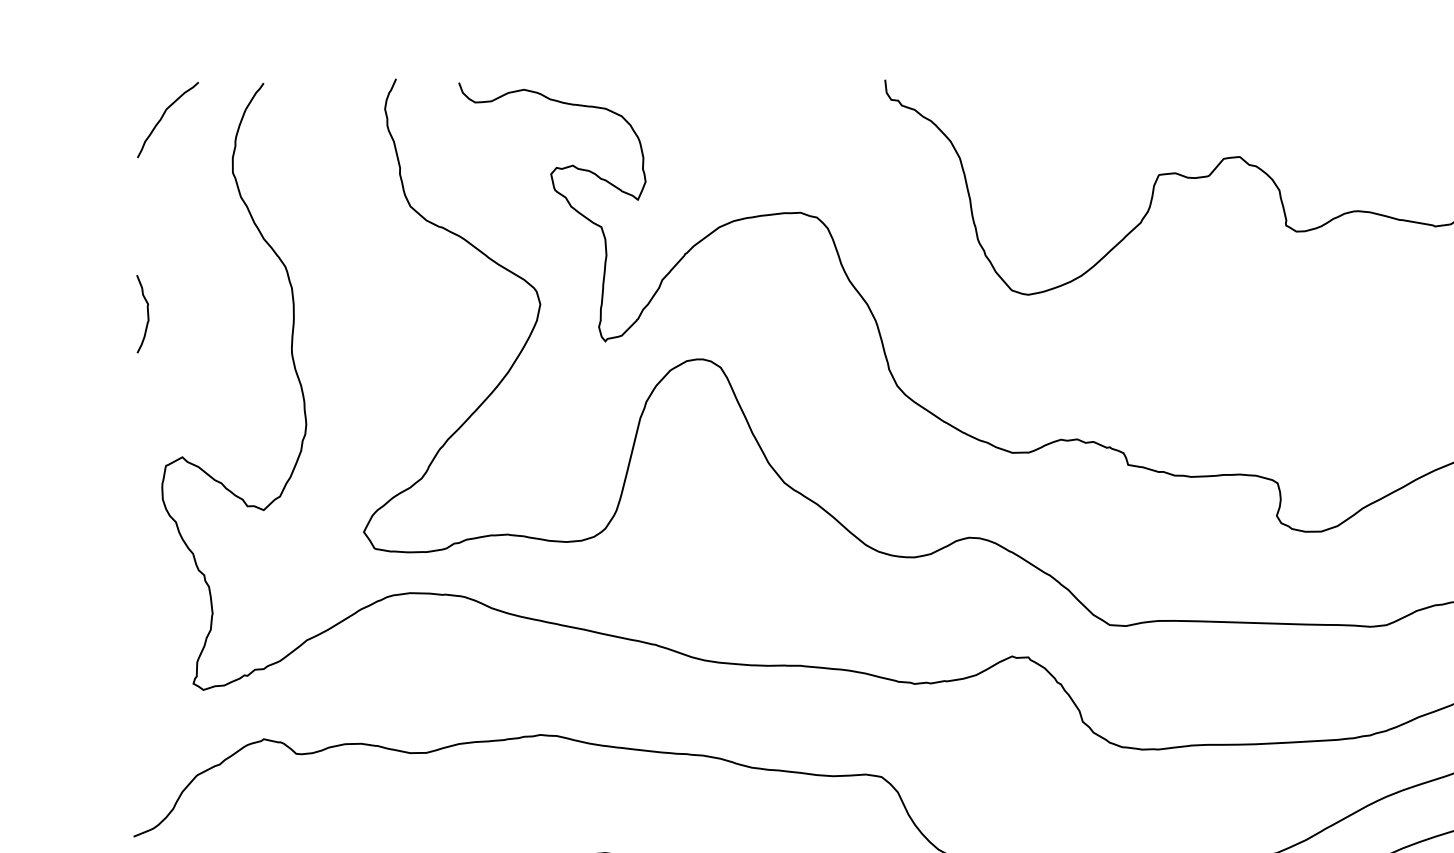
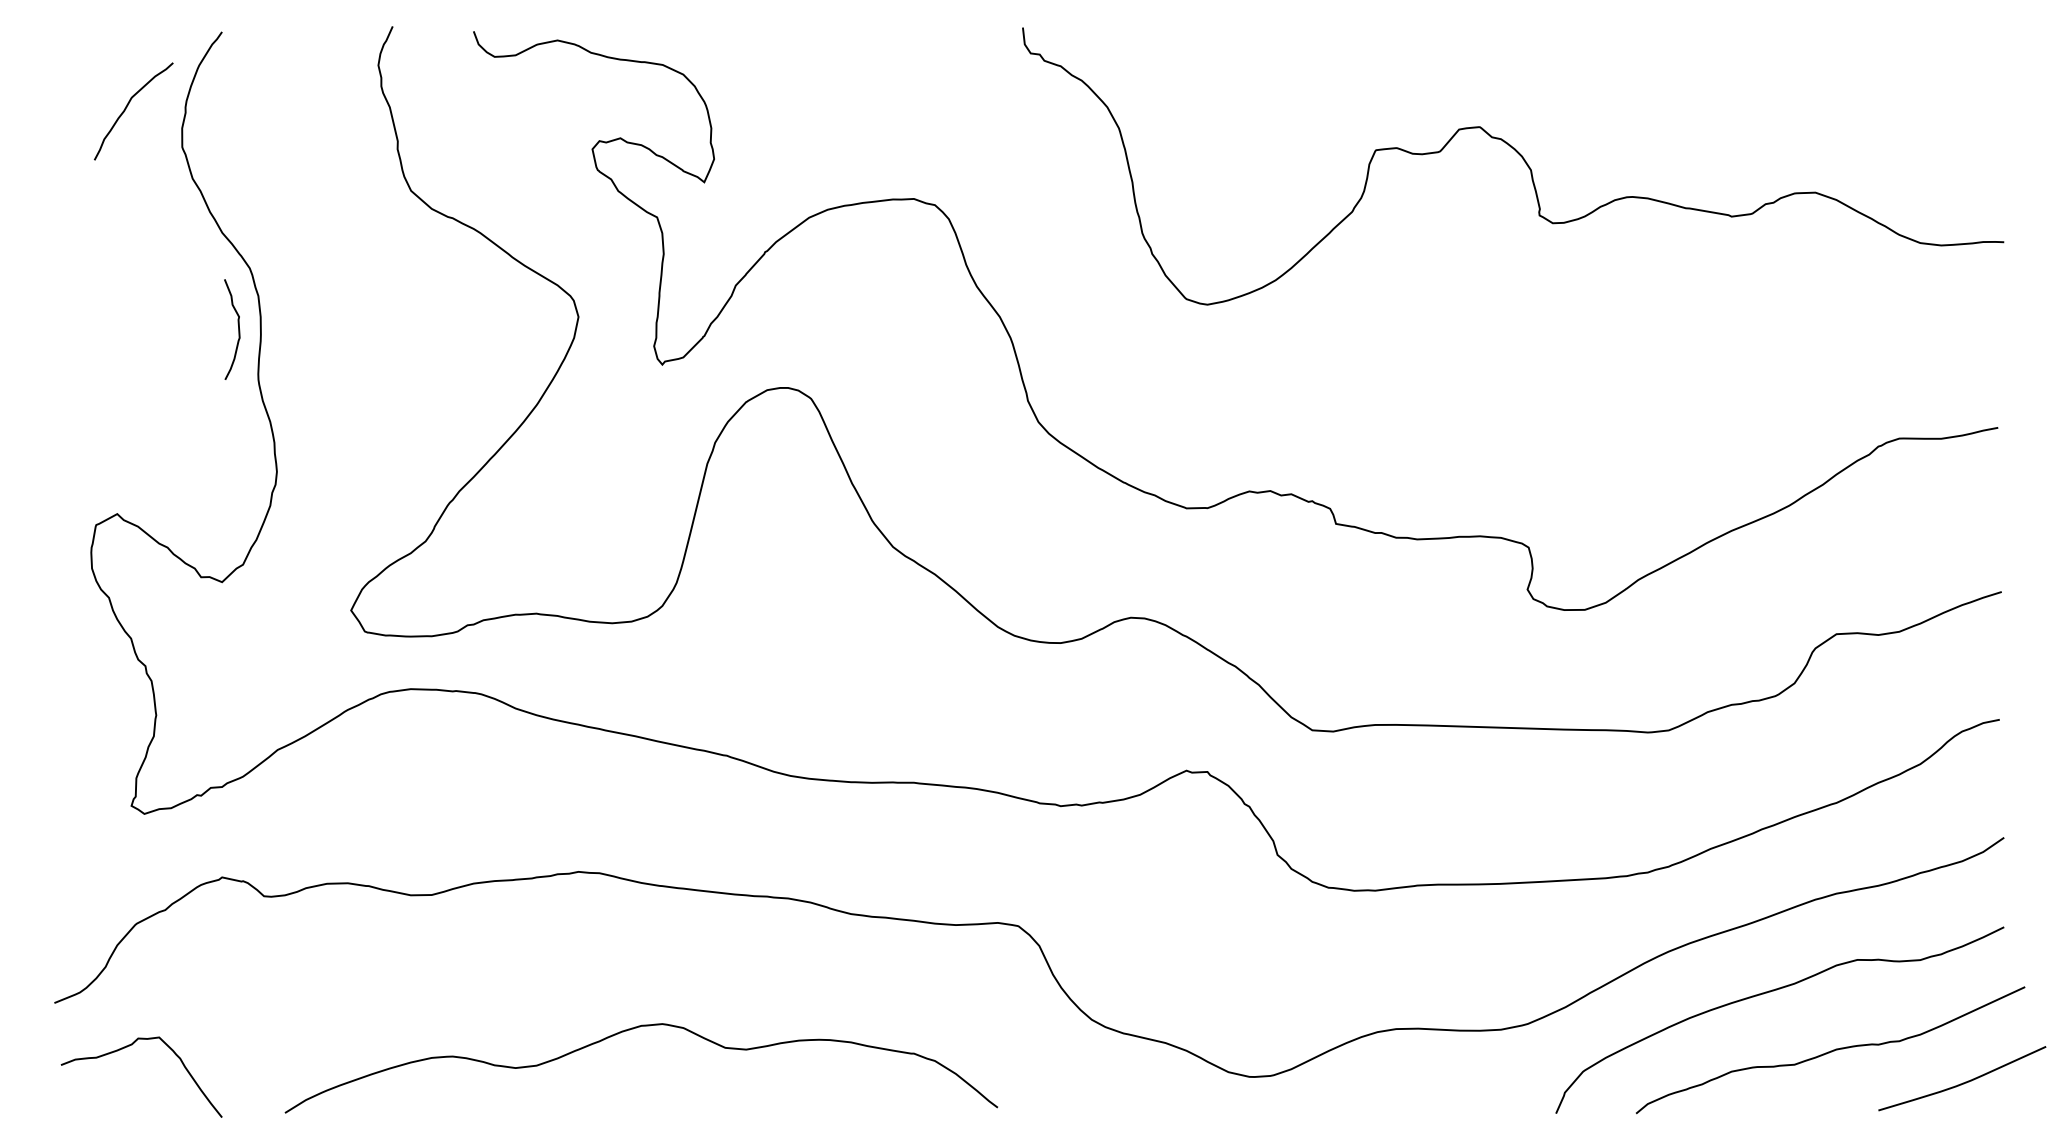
curve: (163, 116) -> (127, 107), moved
curve: (147, 314) -> (238, 329), moved

